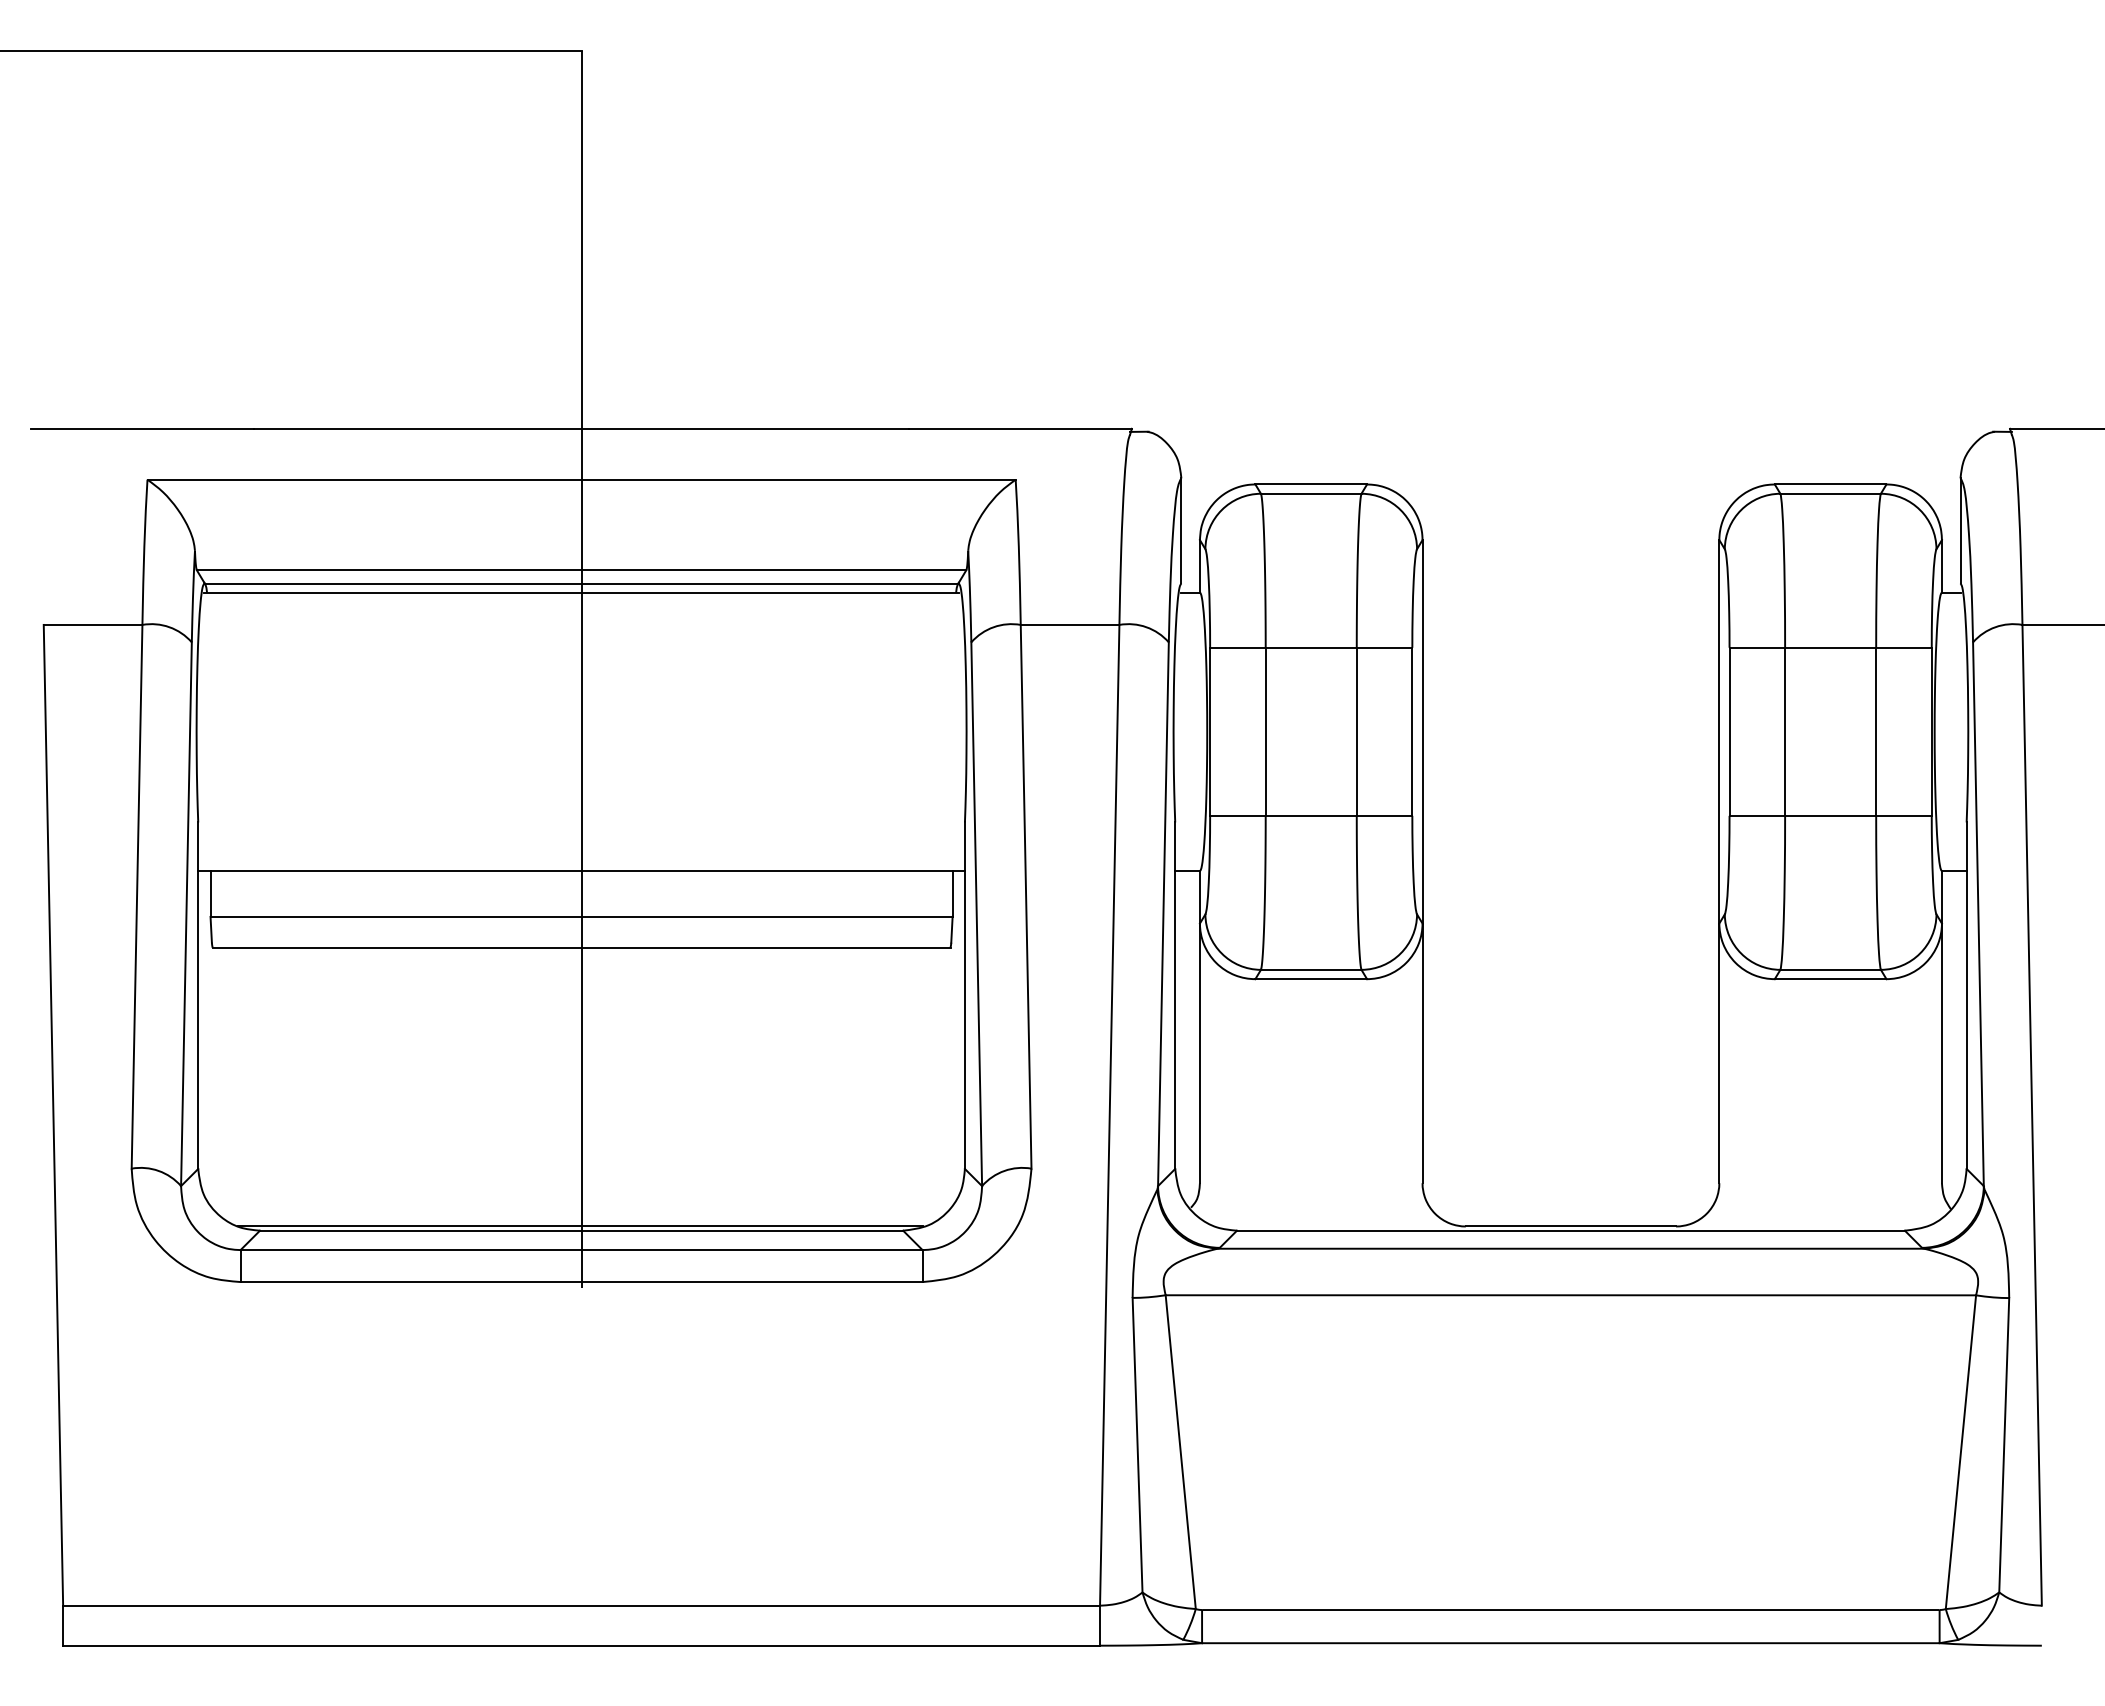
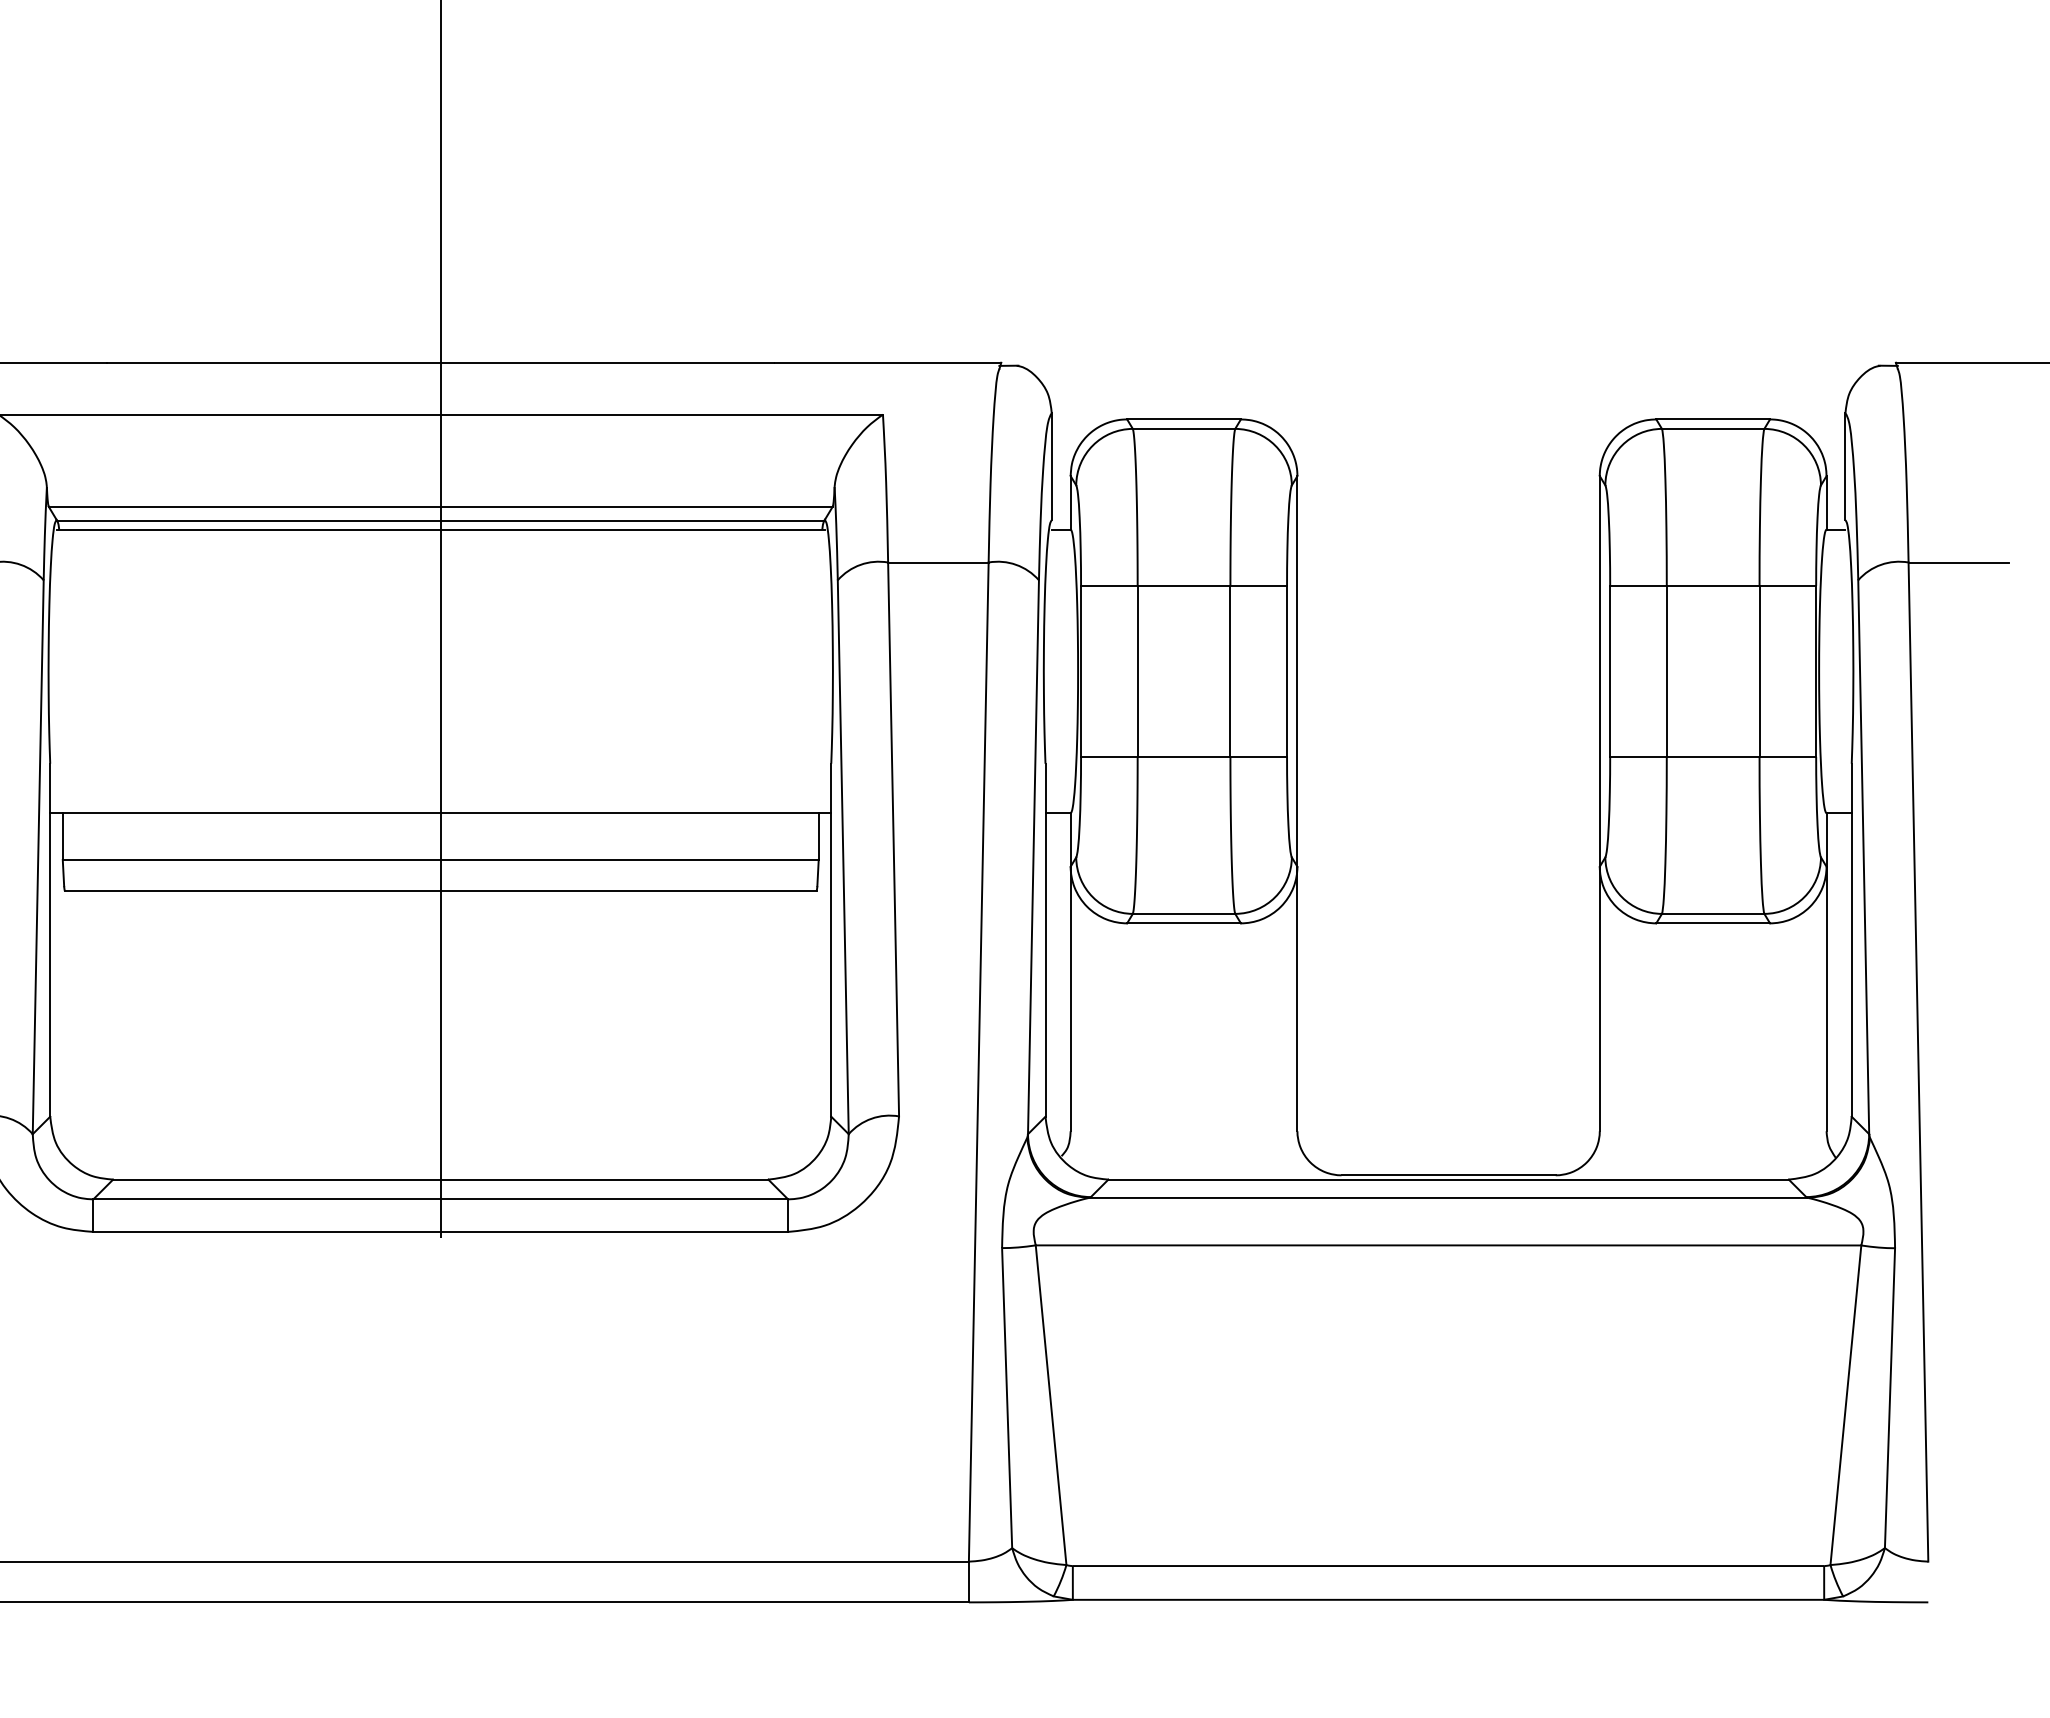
line: (580, 1226) -> (439, 1175), removed

